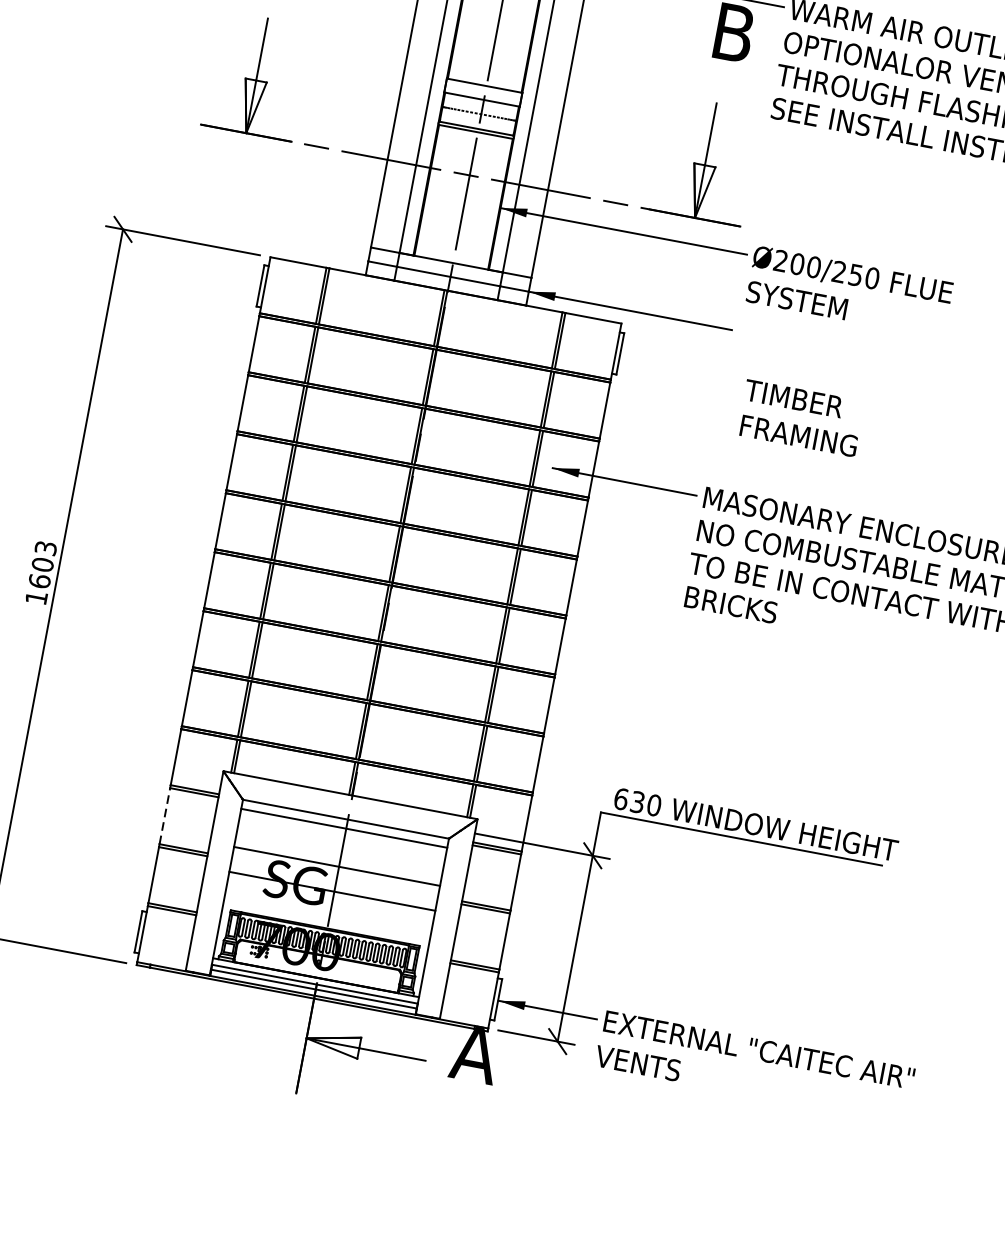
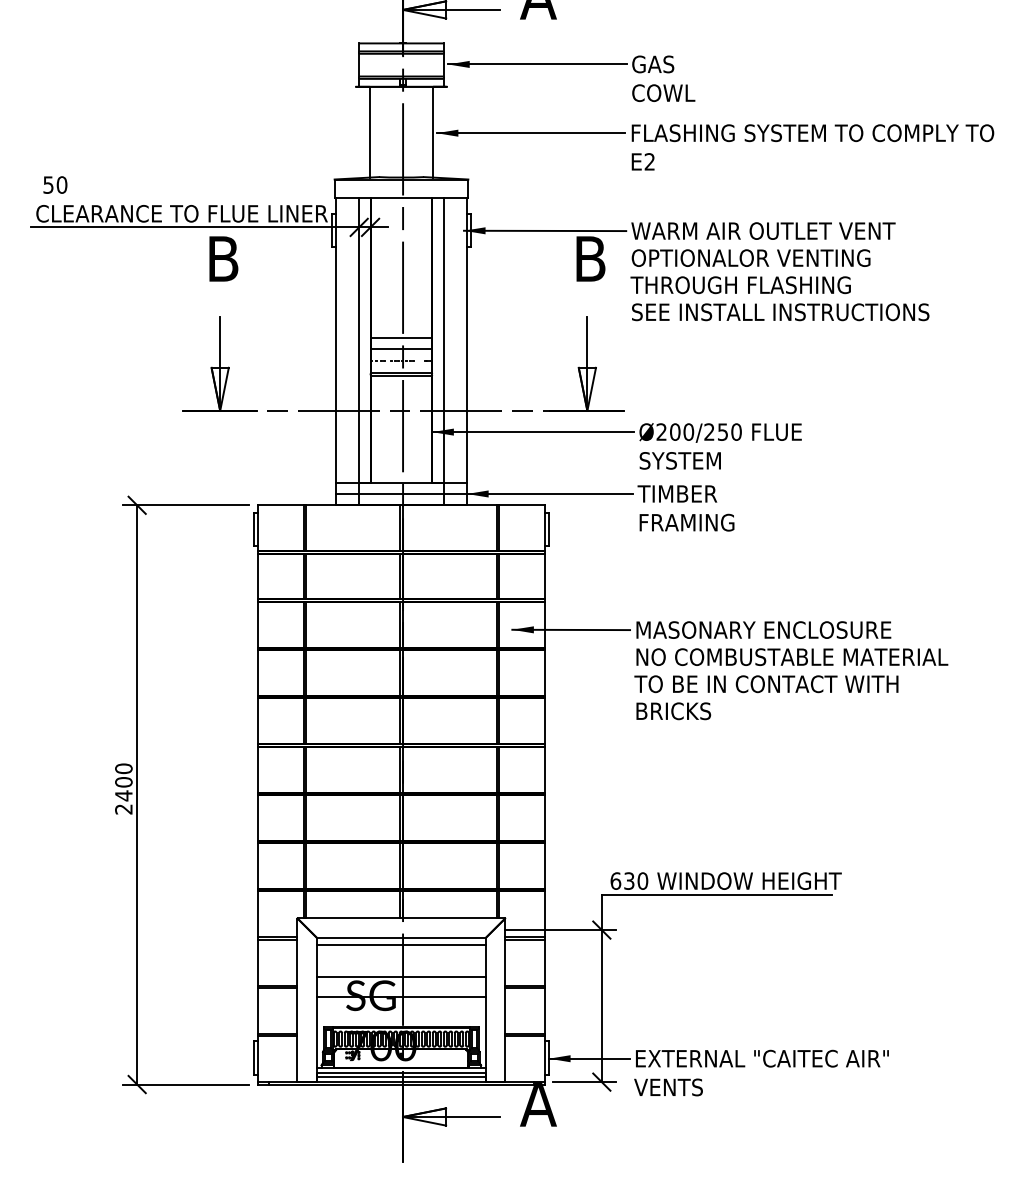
text: (800, 418) -> (685, 508), moved
text: (40, 572) -> (123, 788), 1603 -> 2400
line: (164, 815) -> (257, 962), dashed -> solid

